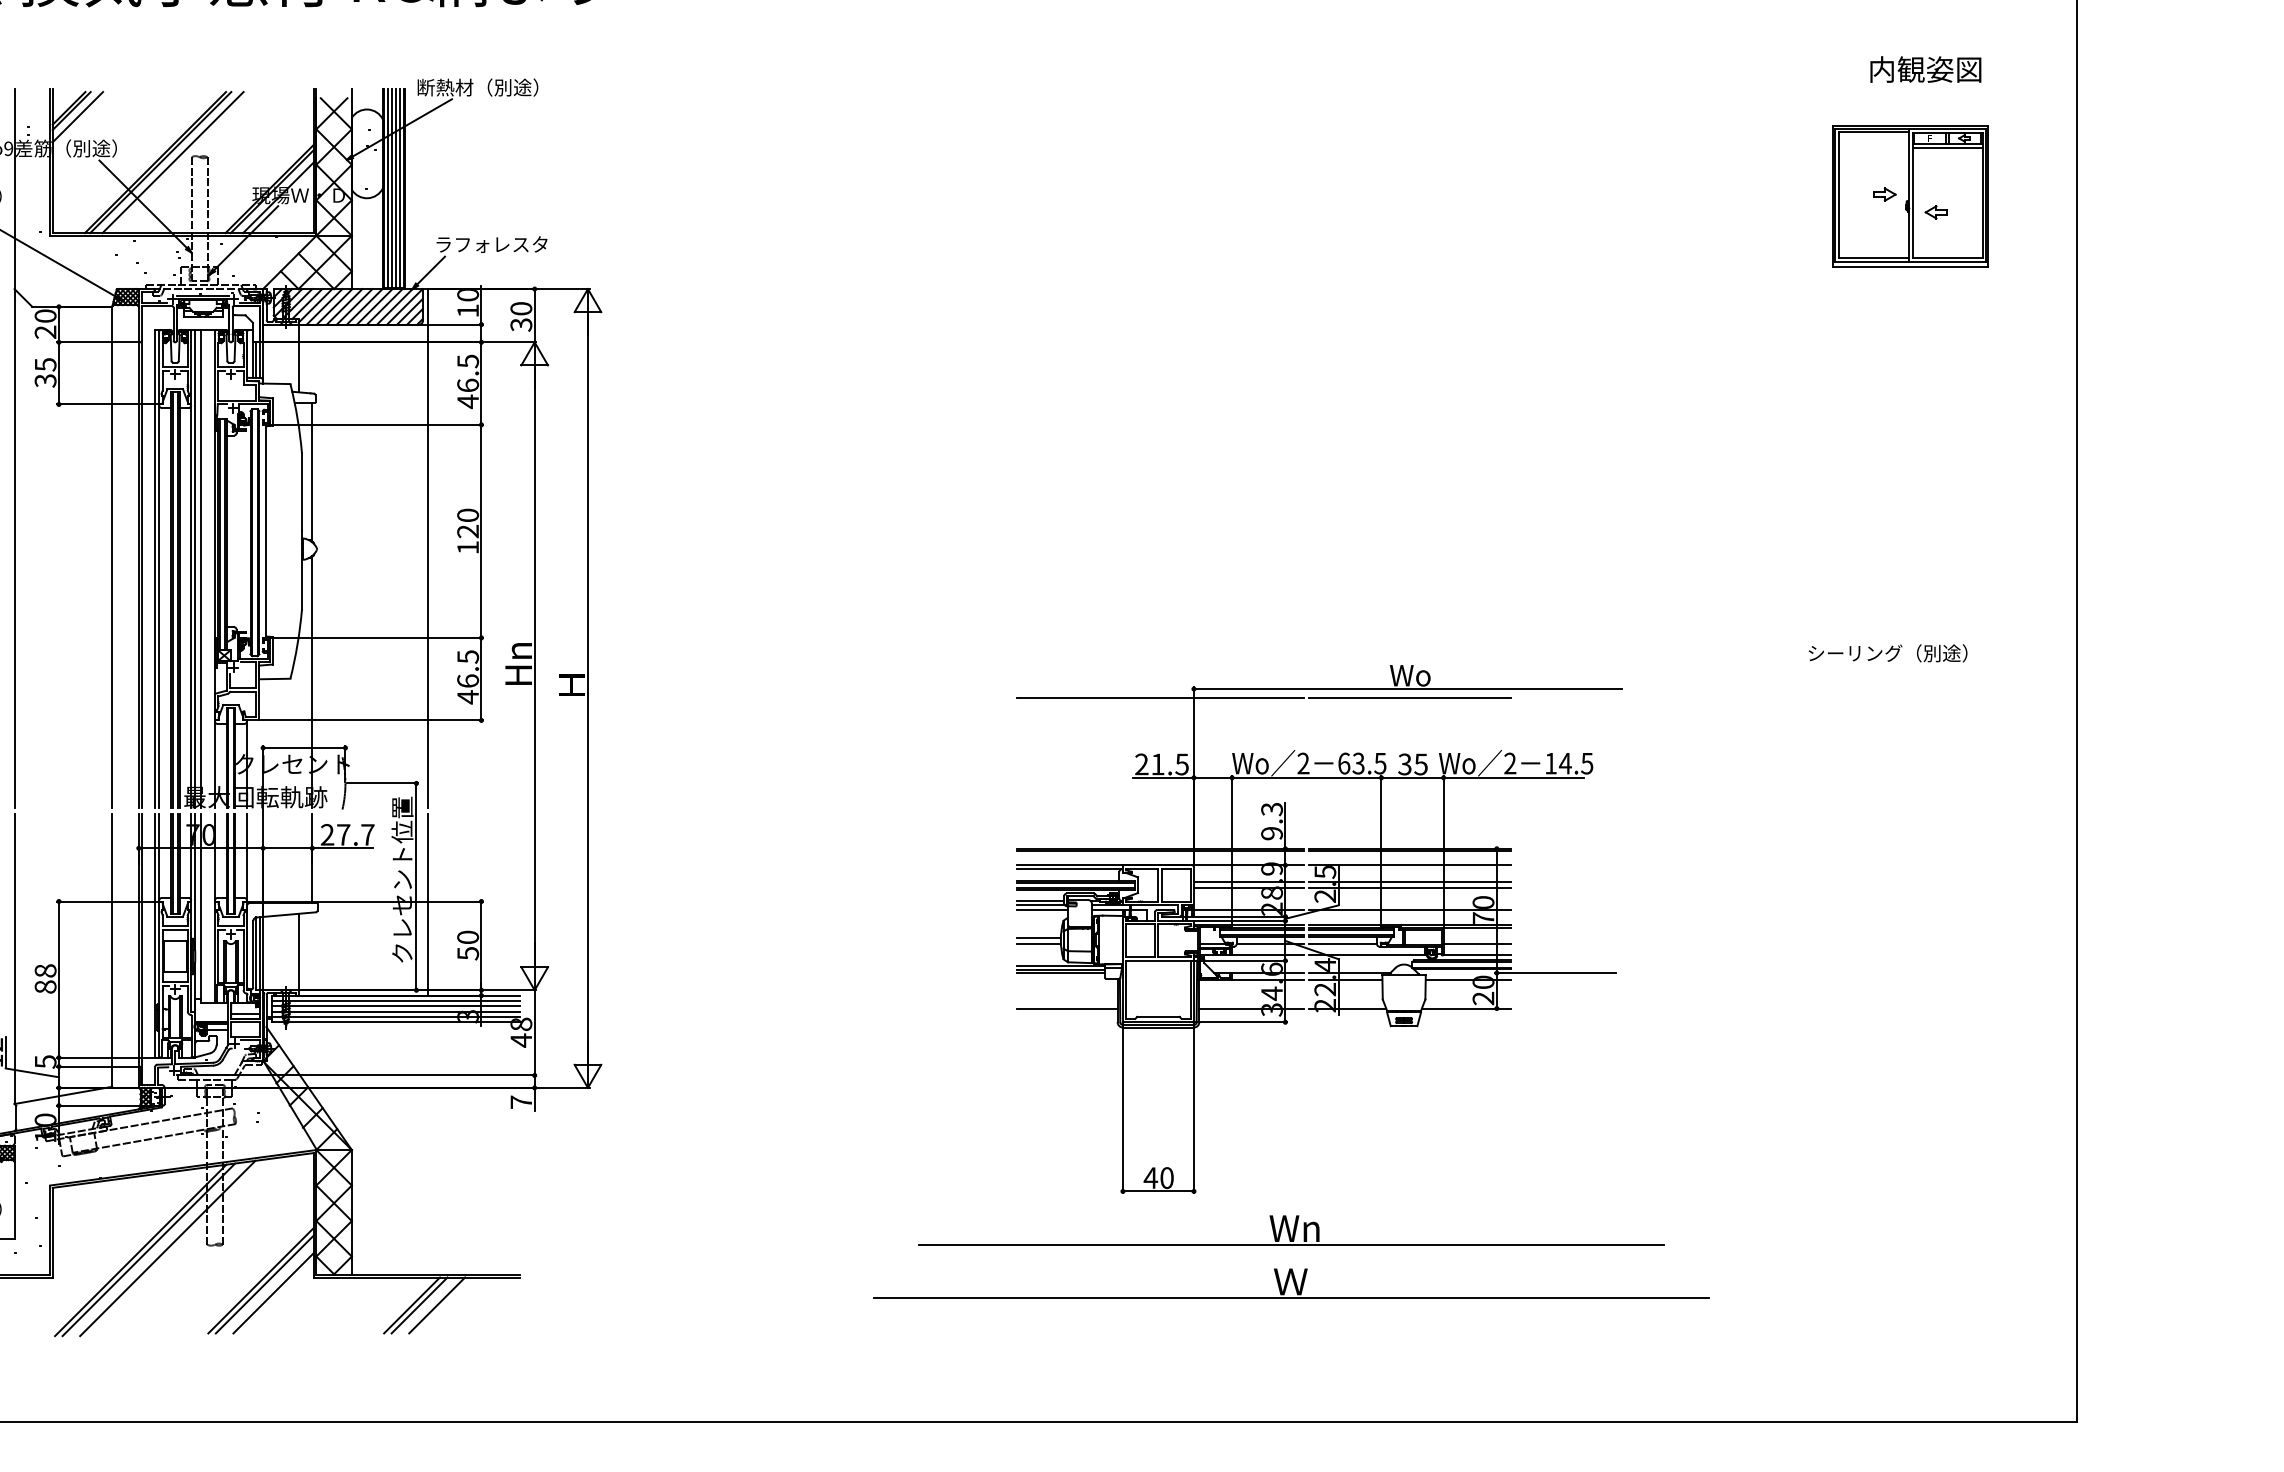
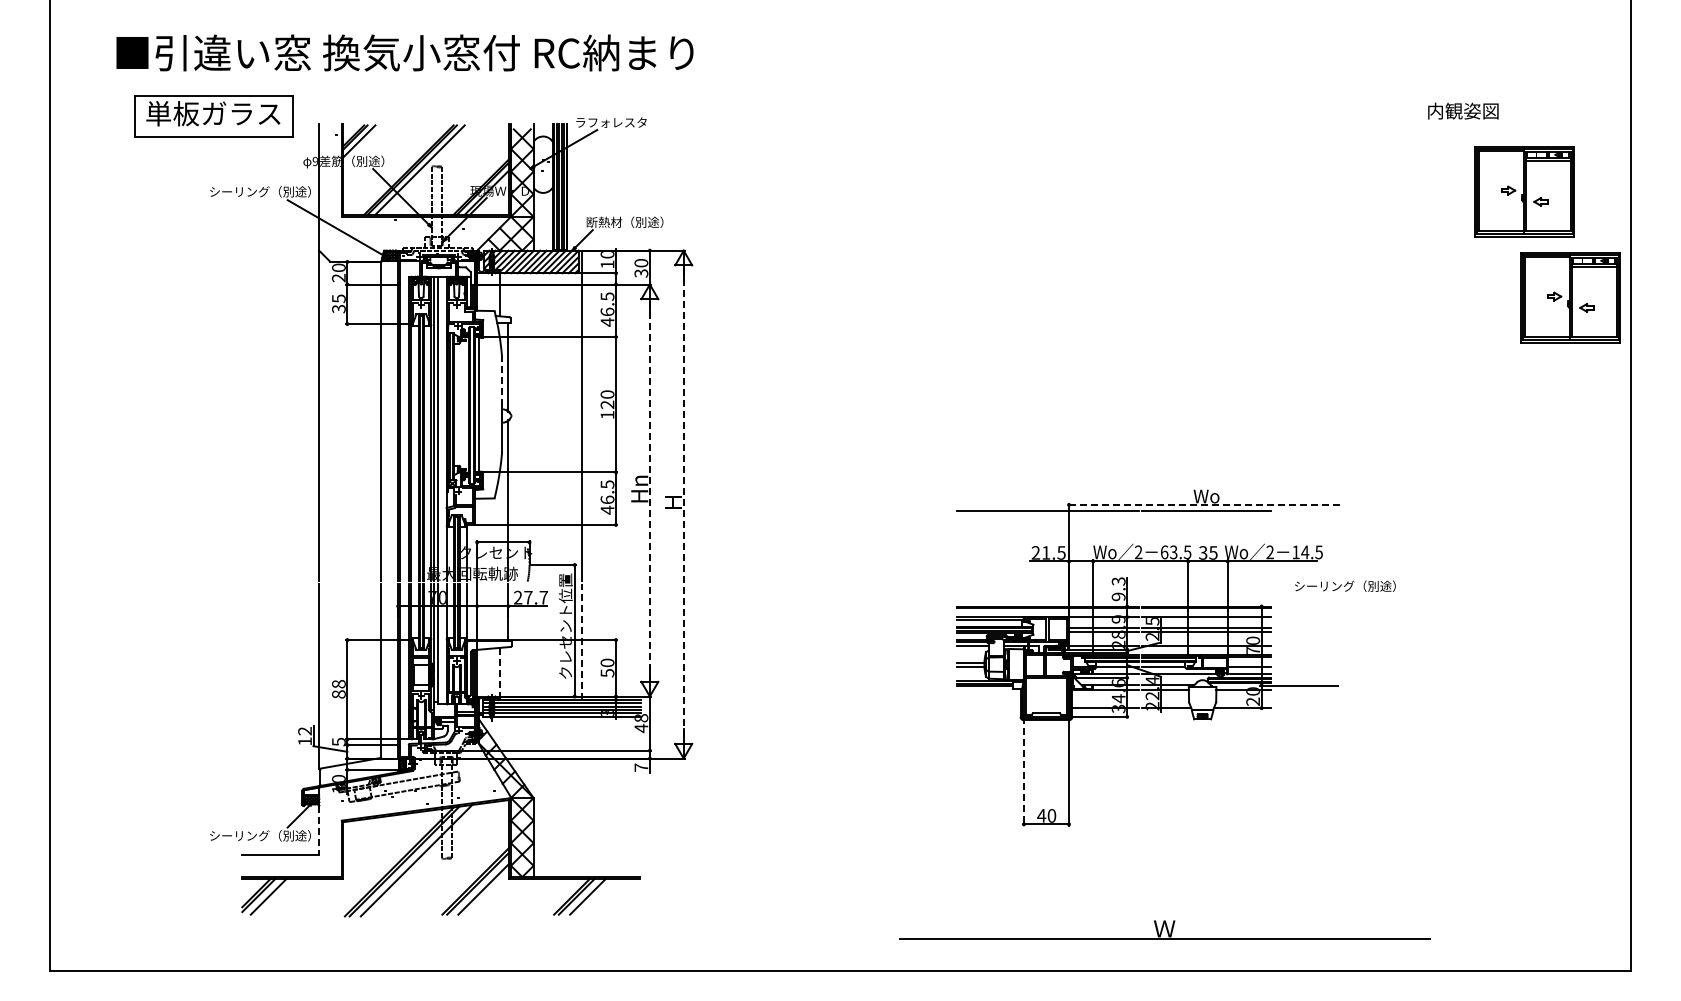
text: (1926, 68) -> (1463, 110), moved
text: (477, 87) -> (613, 122), 断熱材（別途） -> ラフォレスタ
text: (494, 243) -> (624, 221), ラフォレスタ -> 断熱材（別途）
part: (1982, 362) -> (1570, 297), added
line: (301, 491) -> (501, 379), solid -> dashed
text: (1888, 652) -> (1345, 585), moved
line: (534, 667) -> (649, 491), solid -> dashed
line: (1408, 688) -> (1205, 504), solid -> dashed
line: (587, 689) -> (683, 505), solid -> dashed
line: (428, 905) -> (582, 642), solid -> dashed
line: (298, 952) -> (499, 672), solid -> dashed
line: (1067, 1009) -> (988, 708), removed
line: (1122, 1108) -> (1023, 771), solid -> dashed
line: (15, 1201) -> (319, 830), solid -> dashed
part: (1290, 1229) -> (1130, 848), removed
part: (1290, 1282) -> (1164, 929), moved

